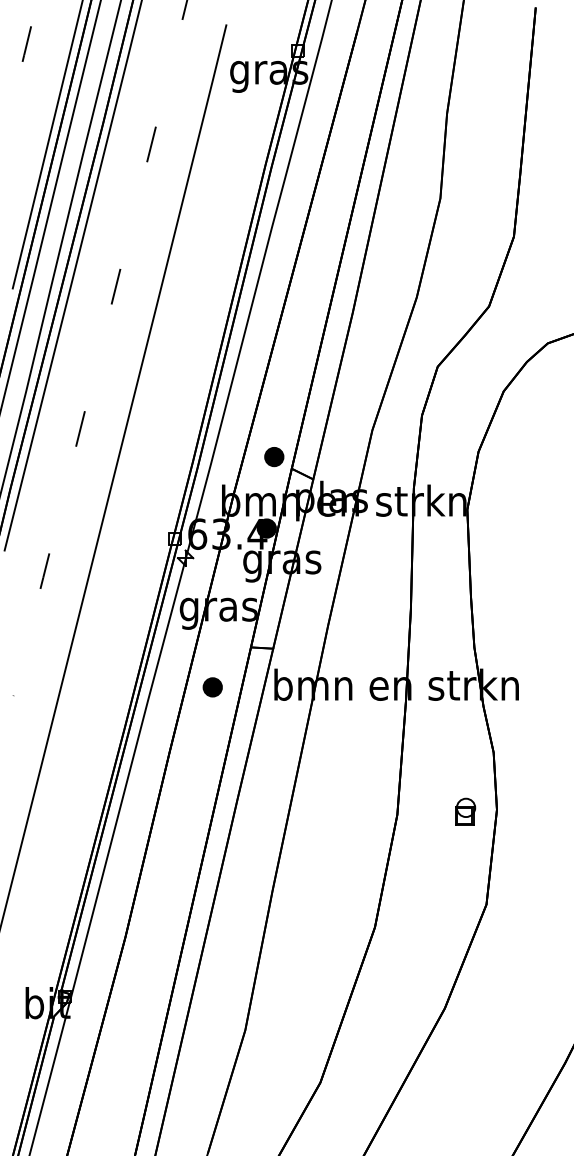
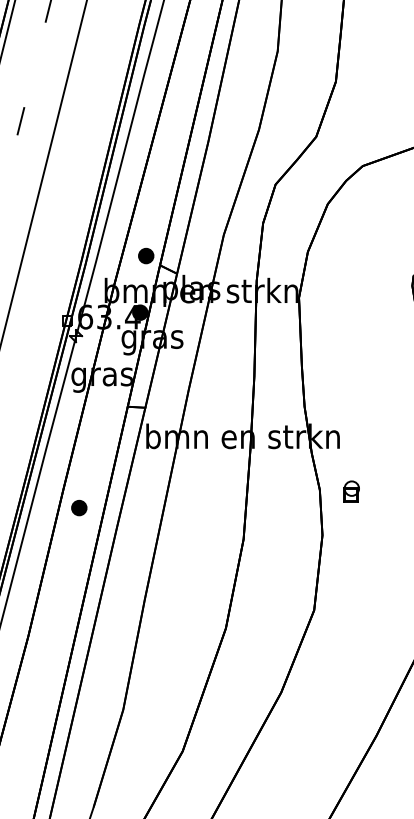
part: (212, 687) -> (79, 508), moved
part: (465, 811) -> (351, 491), moved

